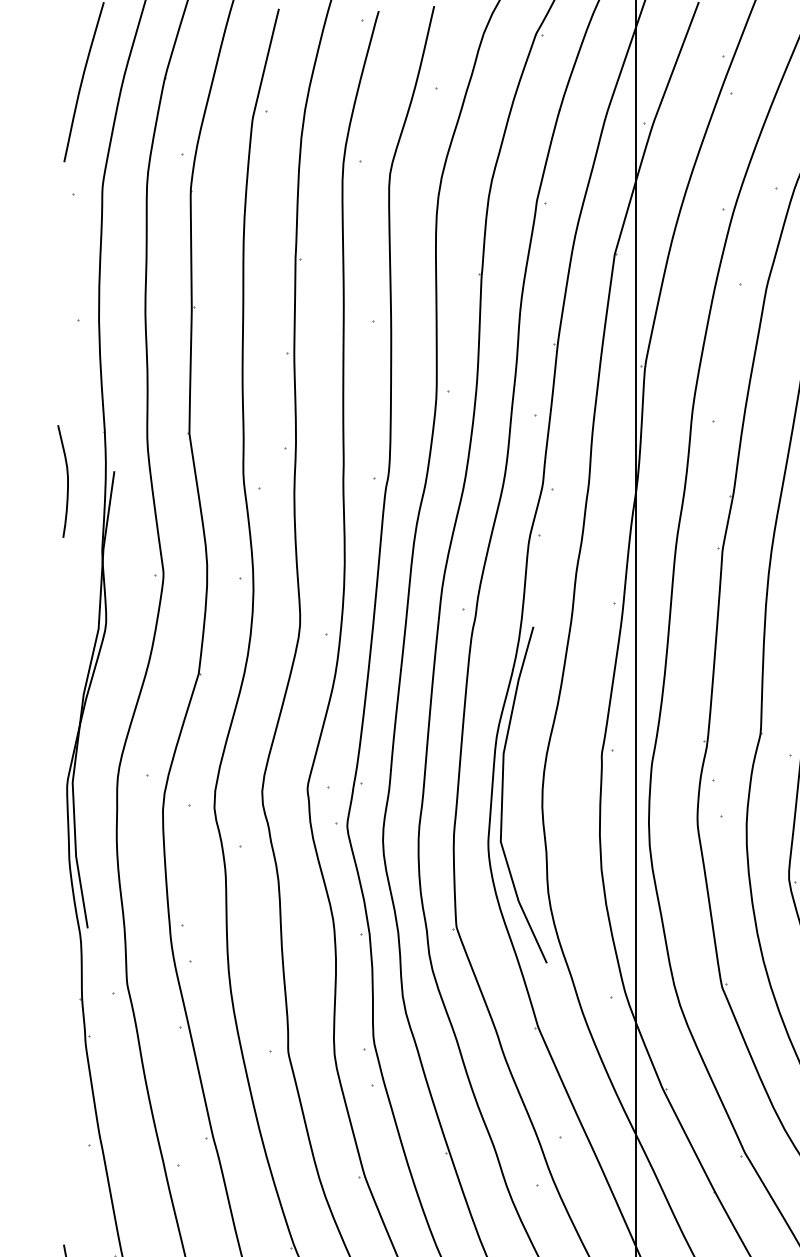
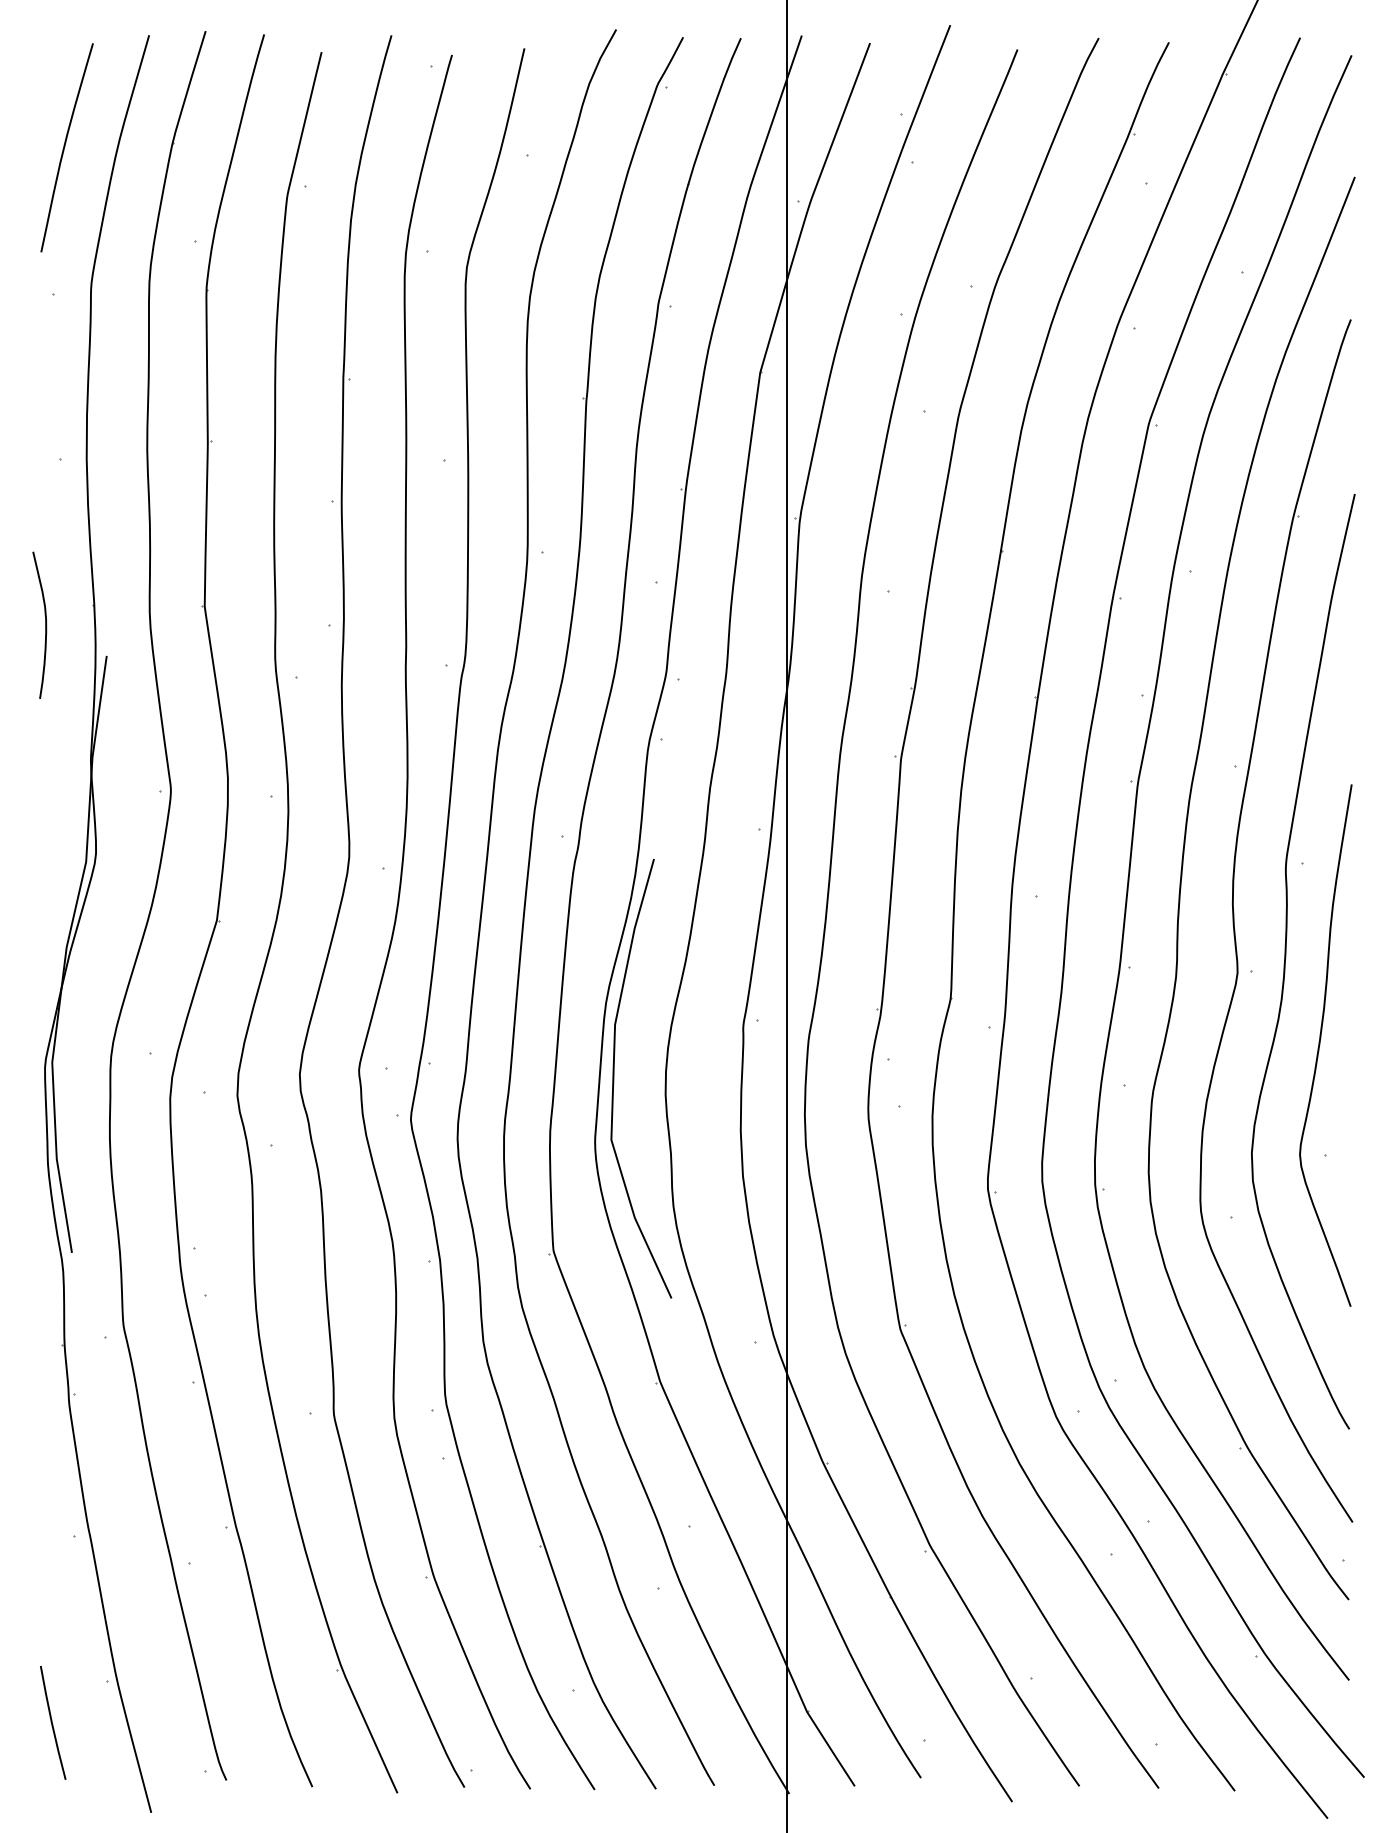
curve: (67, 480) -> (45, 624), moved

